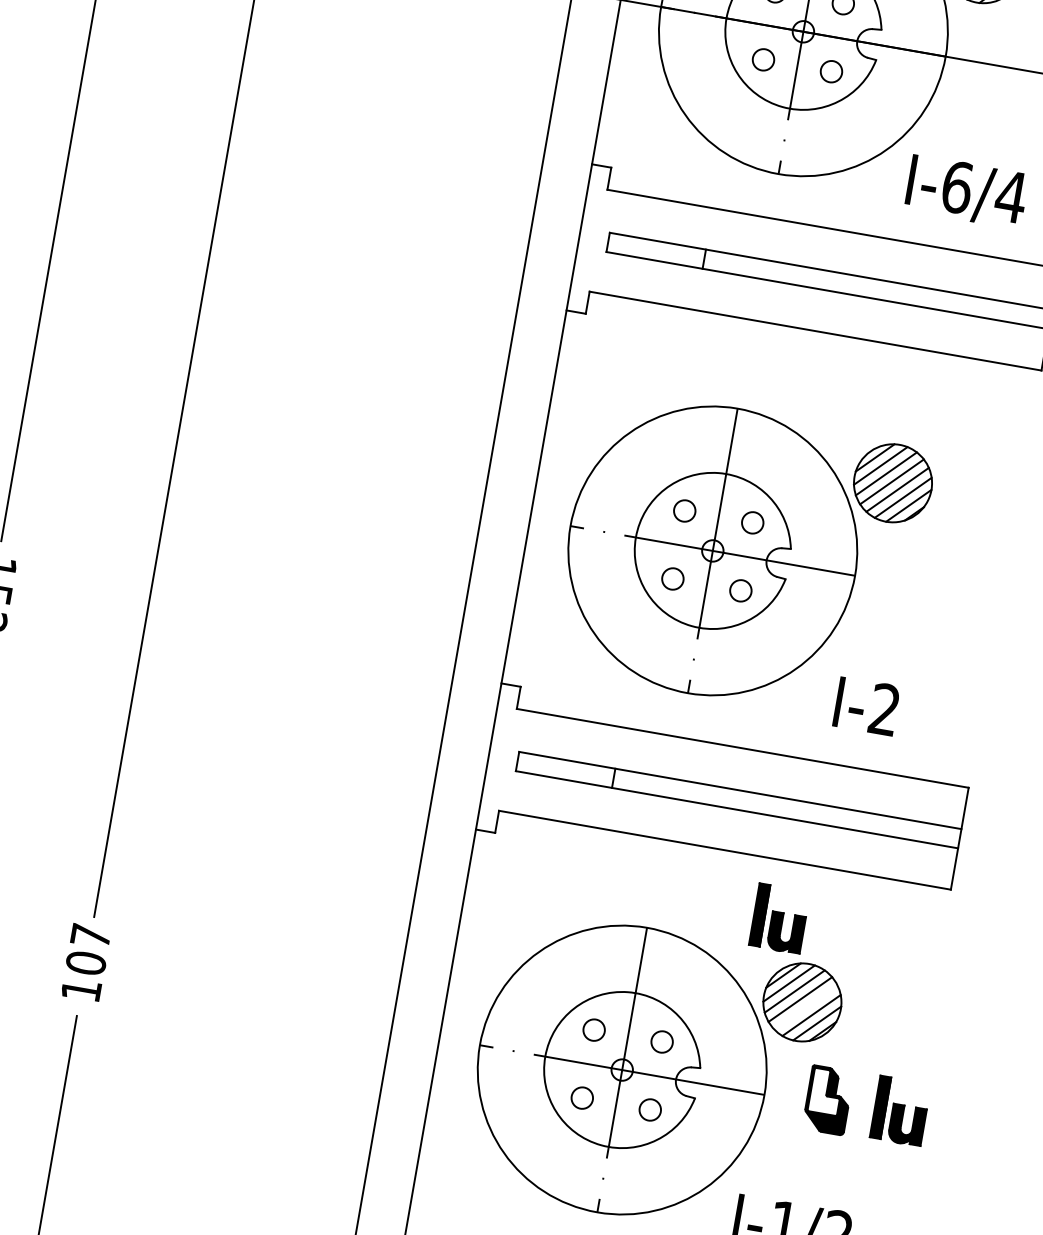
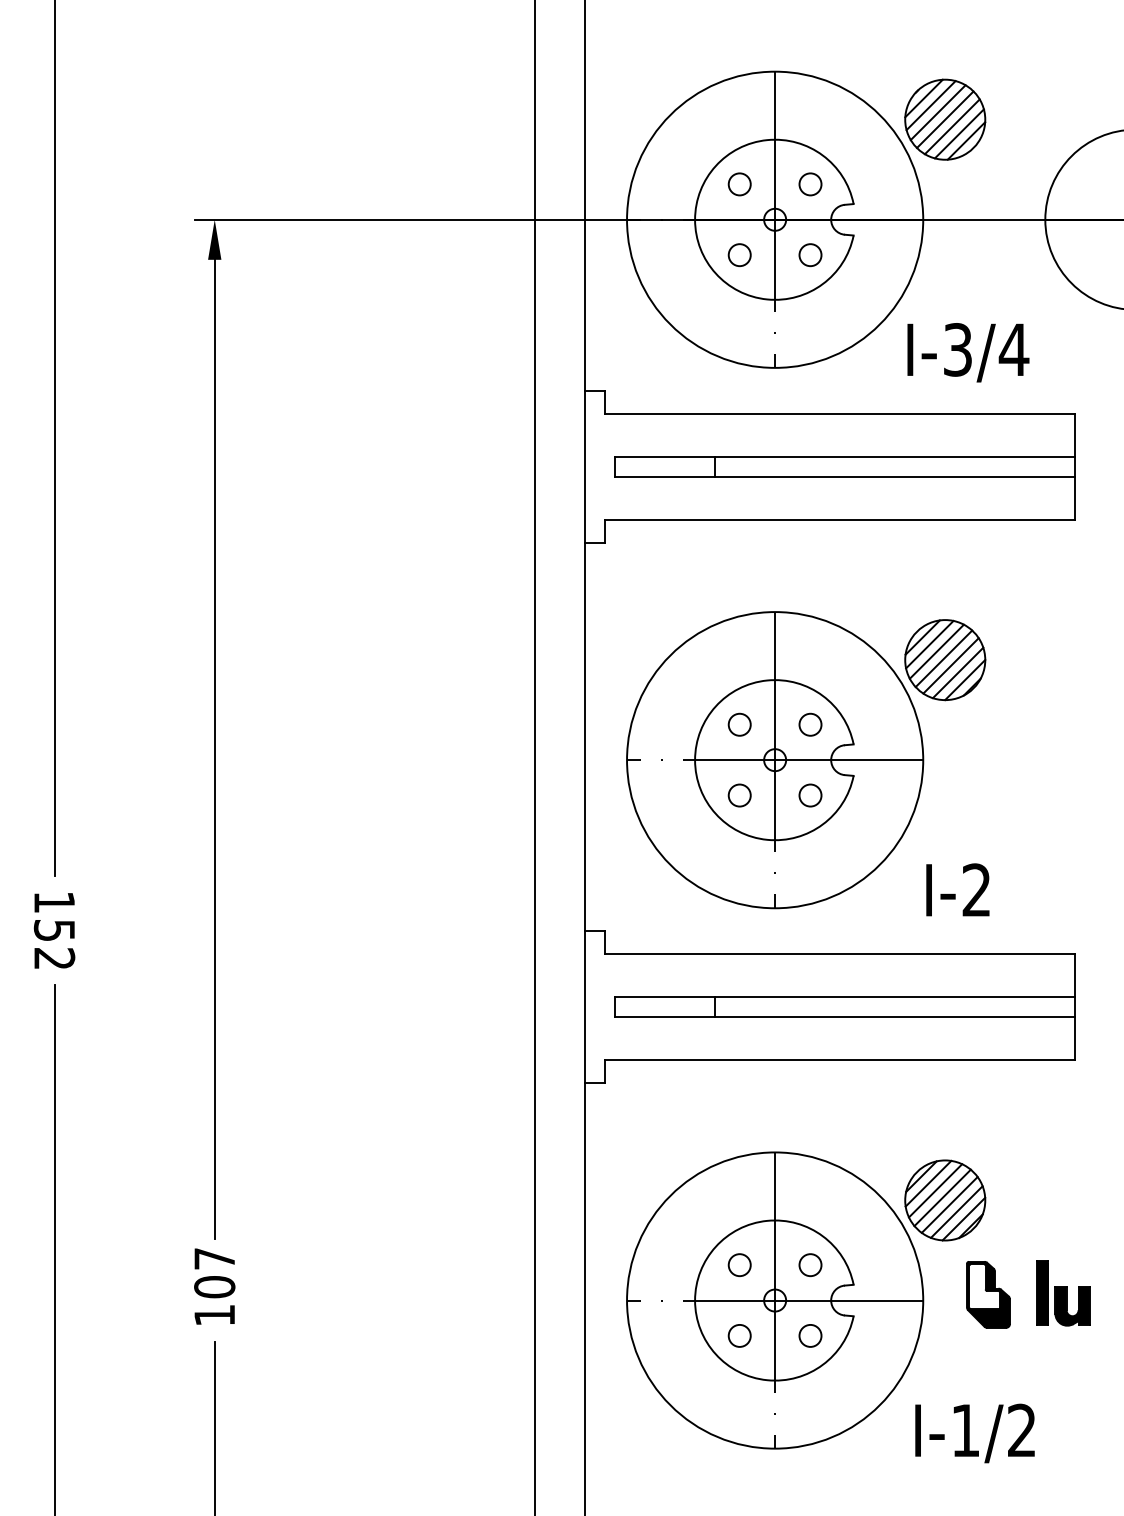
text: (956, 186) -> (957, 349), I-6/4 -> I-3/4
part: (779, 919) -> (907, 1120), removed
line: (805, 1007) -> (949, 1204), added

